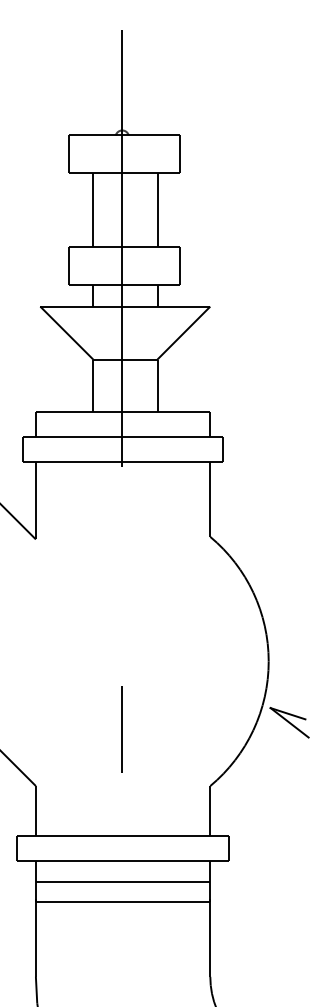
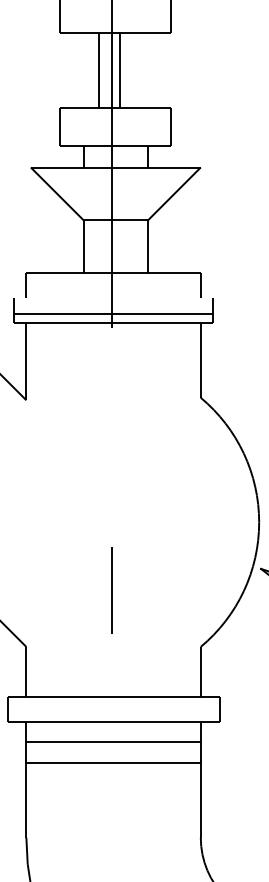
line: (93, 209) -> (98, 70), moved
line: (157, 209) -> (119, 70), moved
line: (122, 437) -> (112, 314), moved

